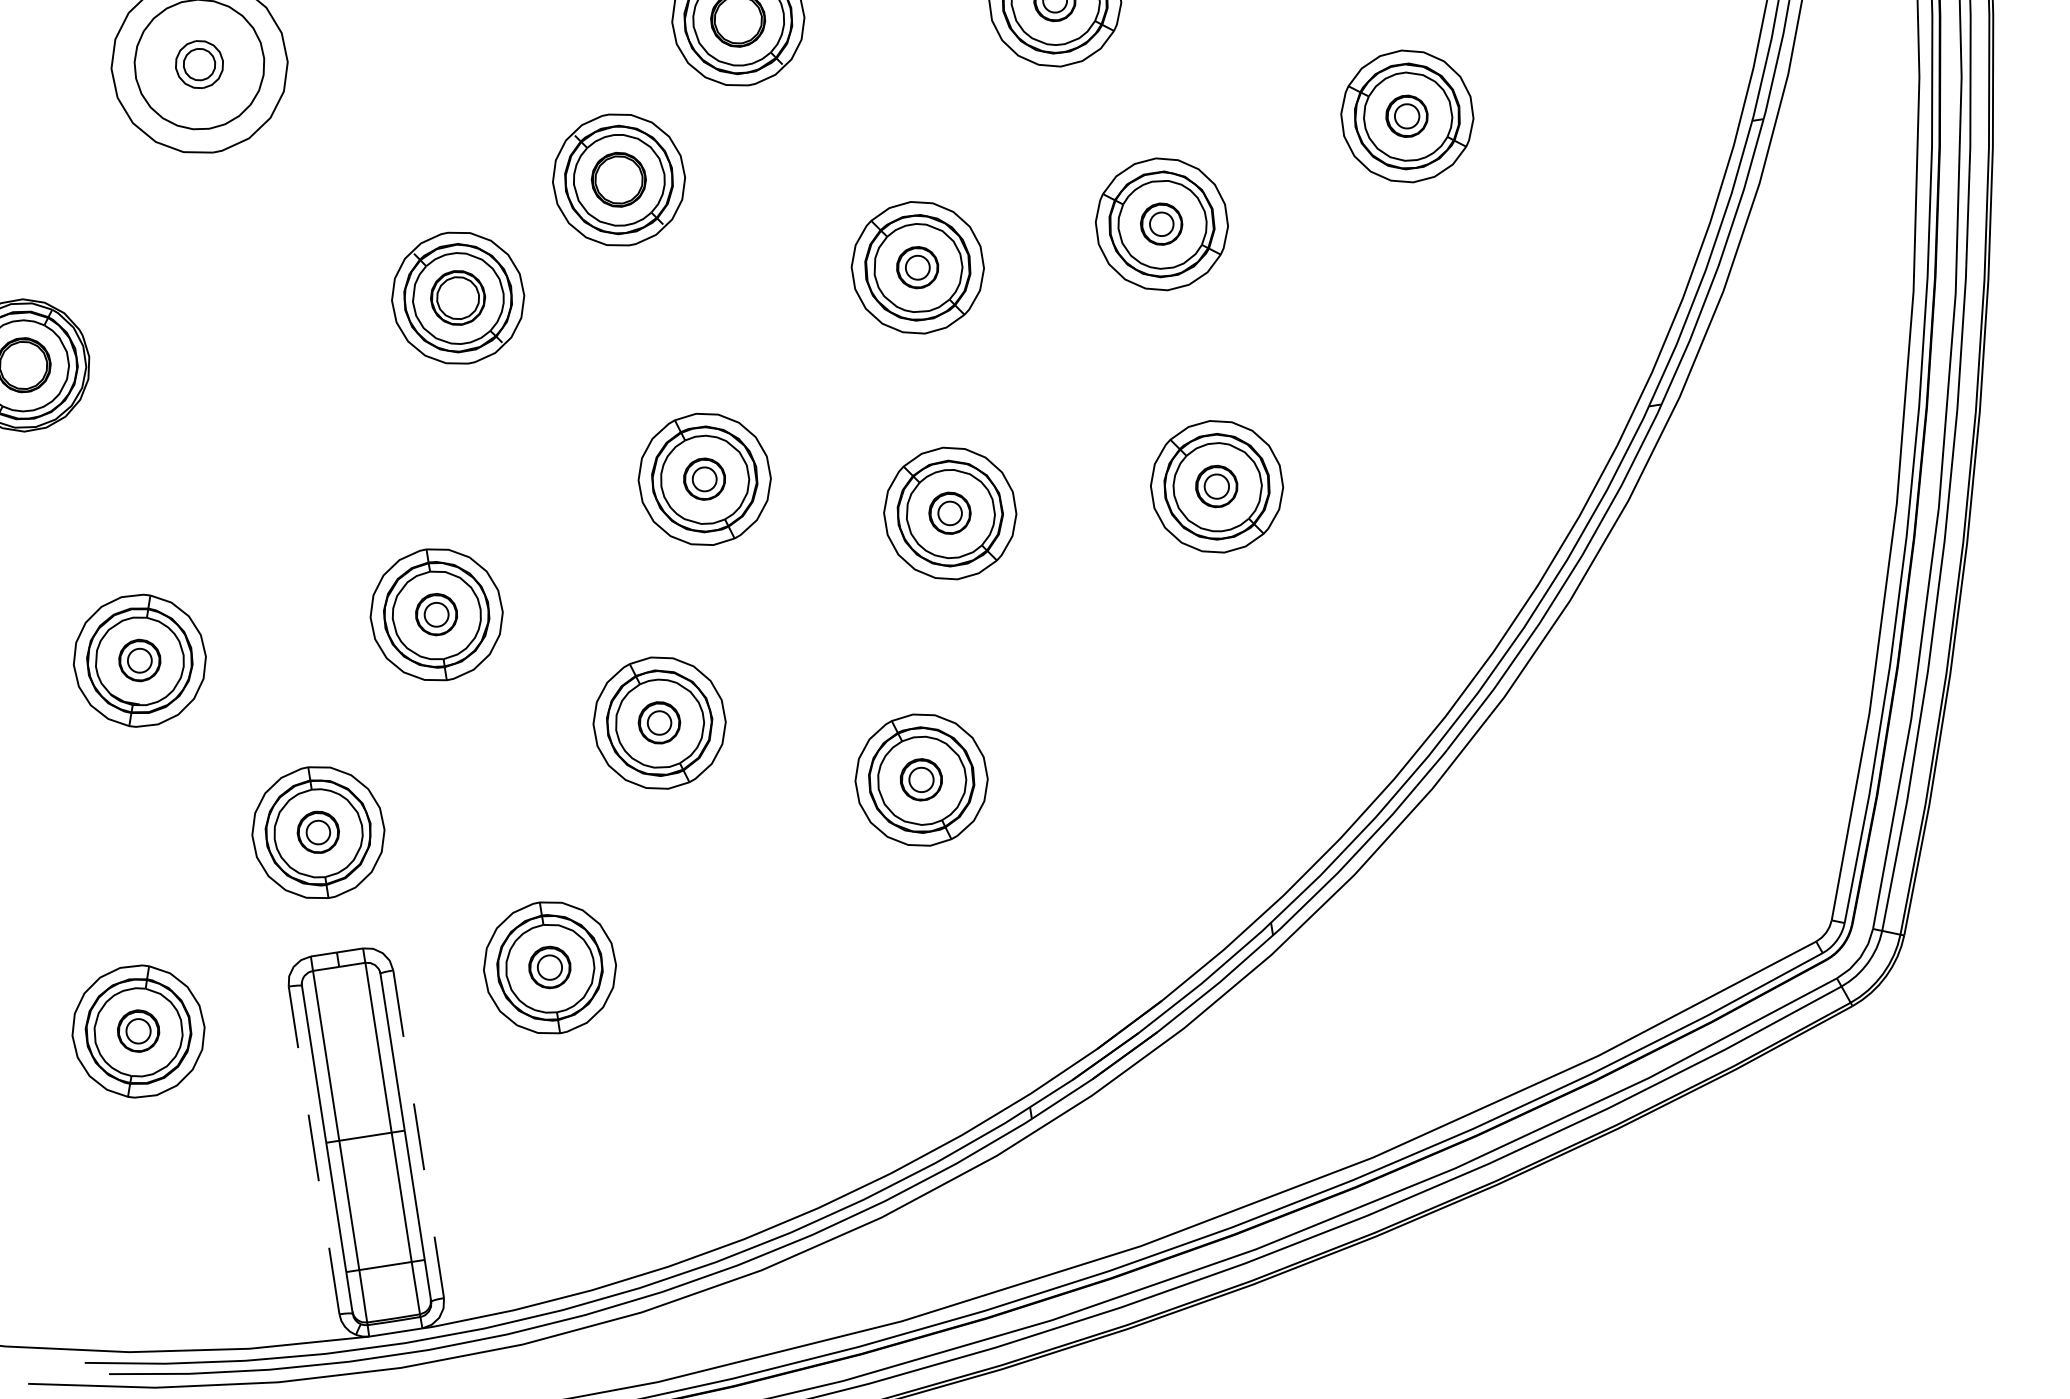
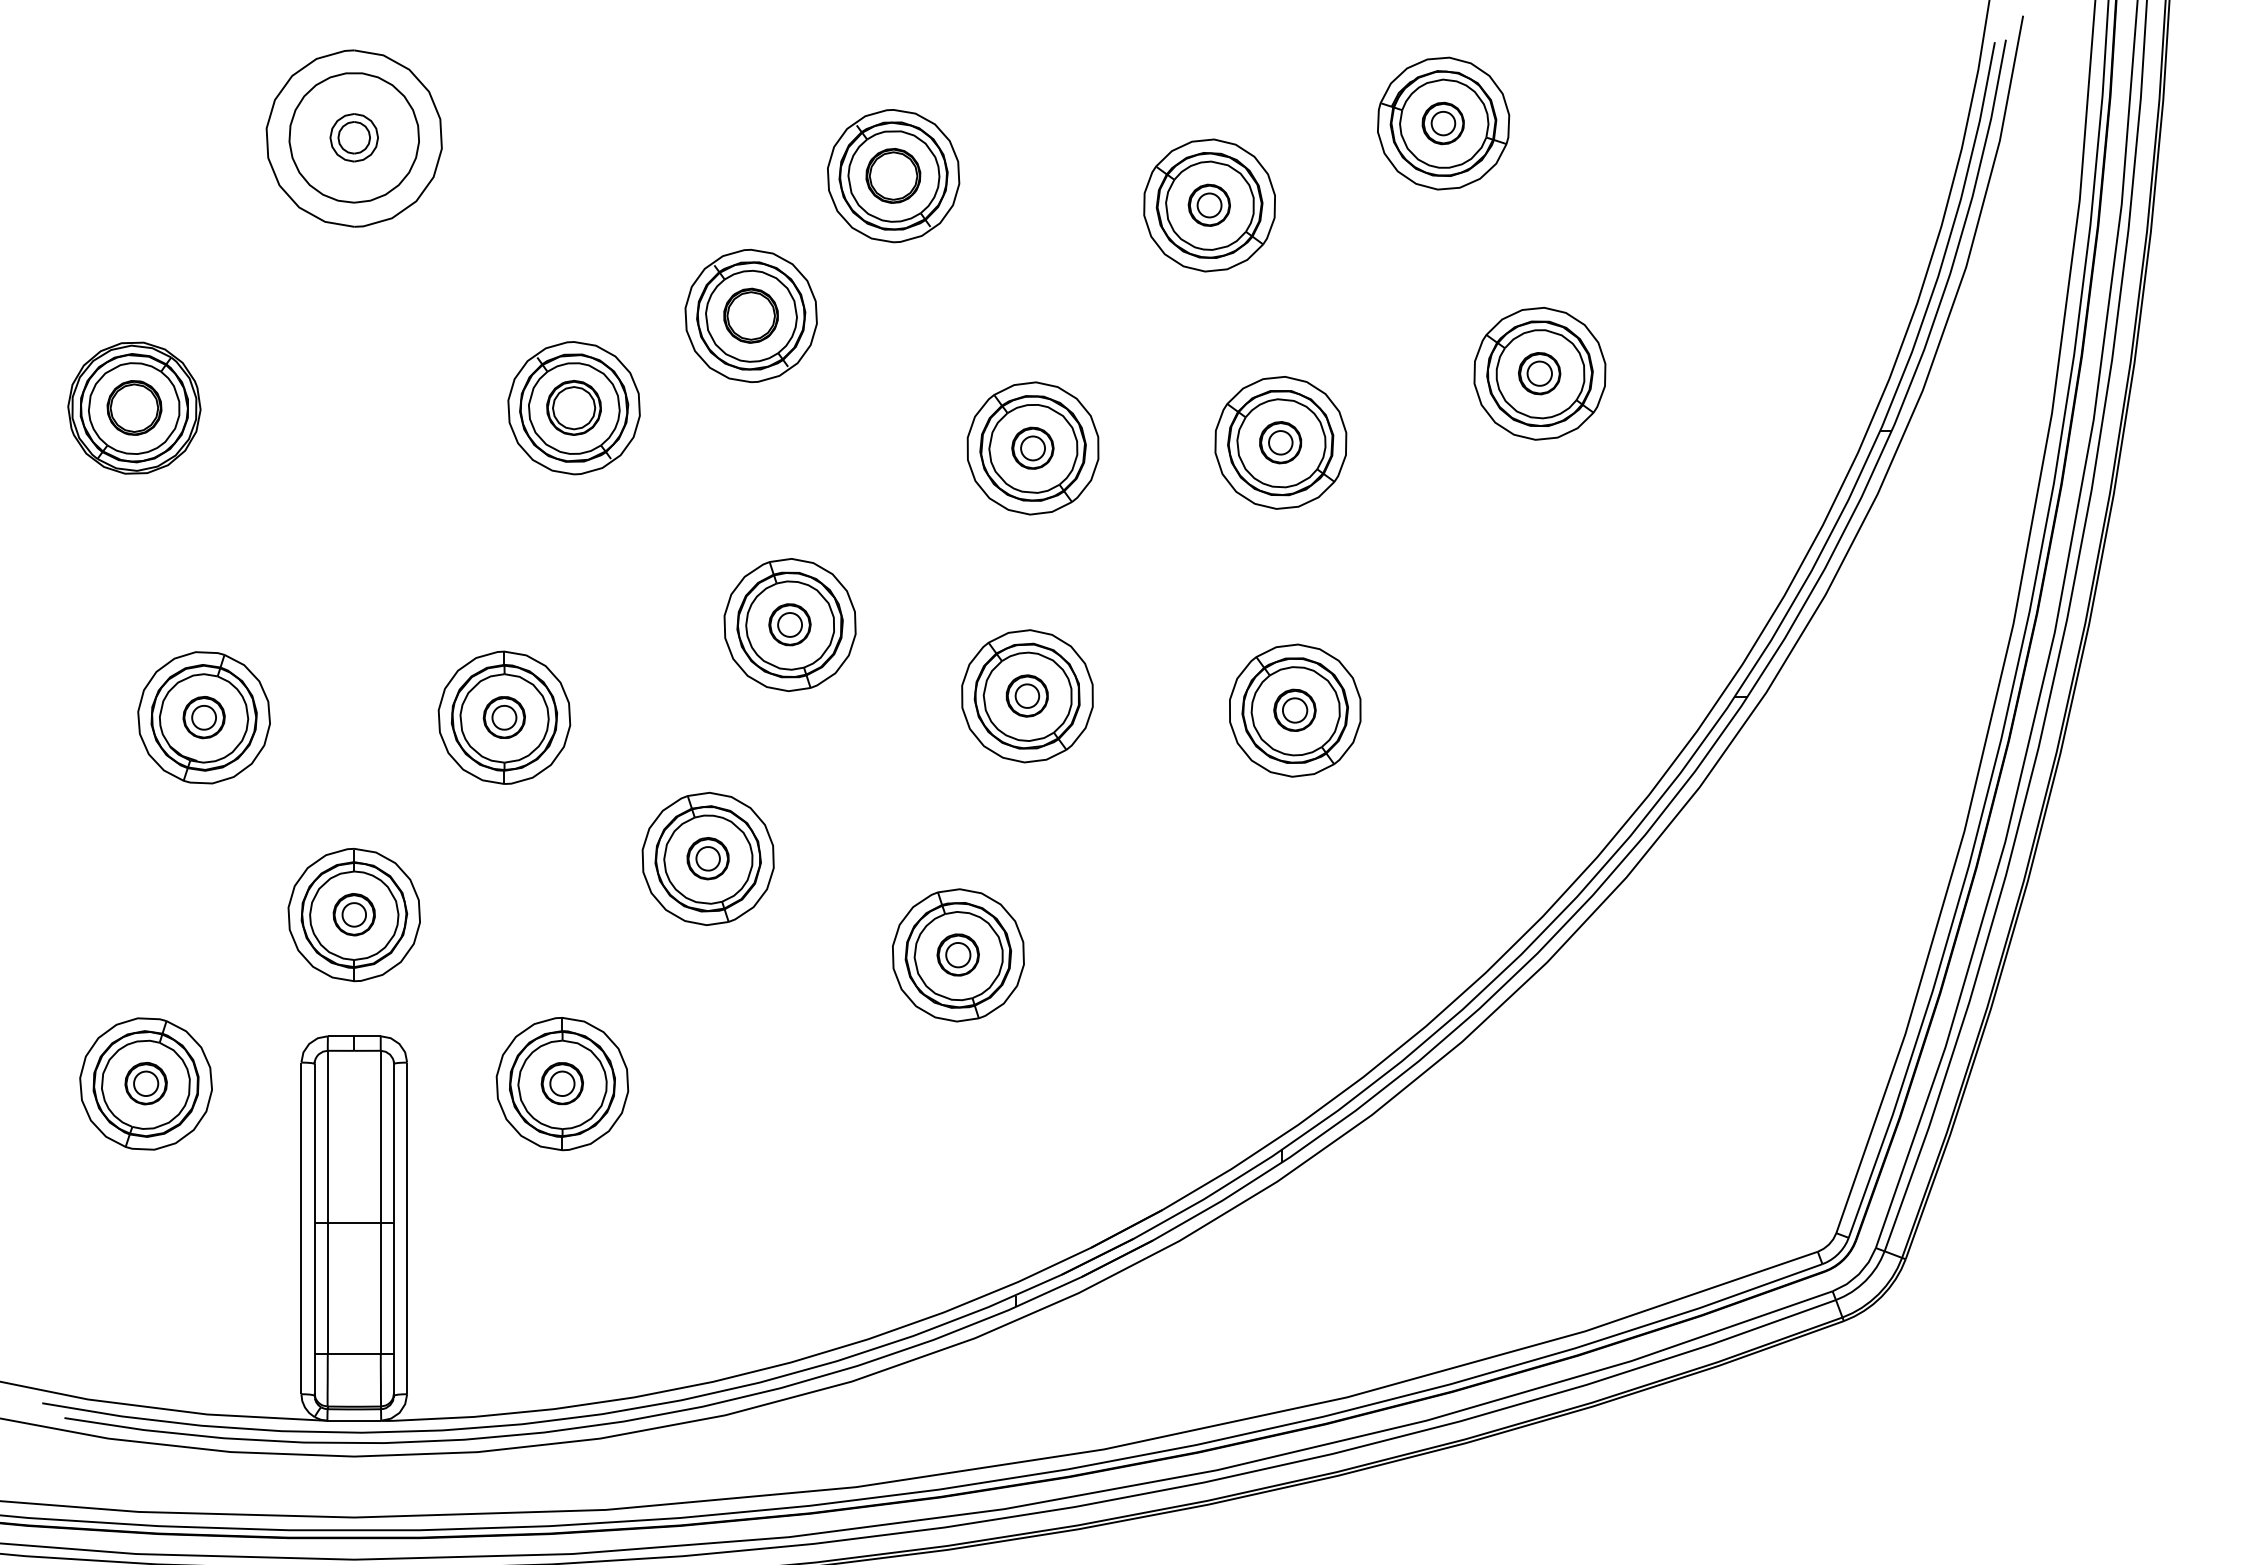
line: (418, 1134) -> (407, 1228), dashed -> solid
line: (314, 1150) -> (301, 1228), dashed -> solid

